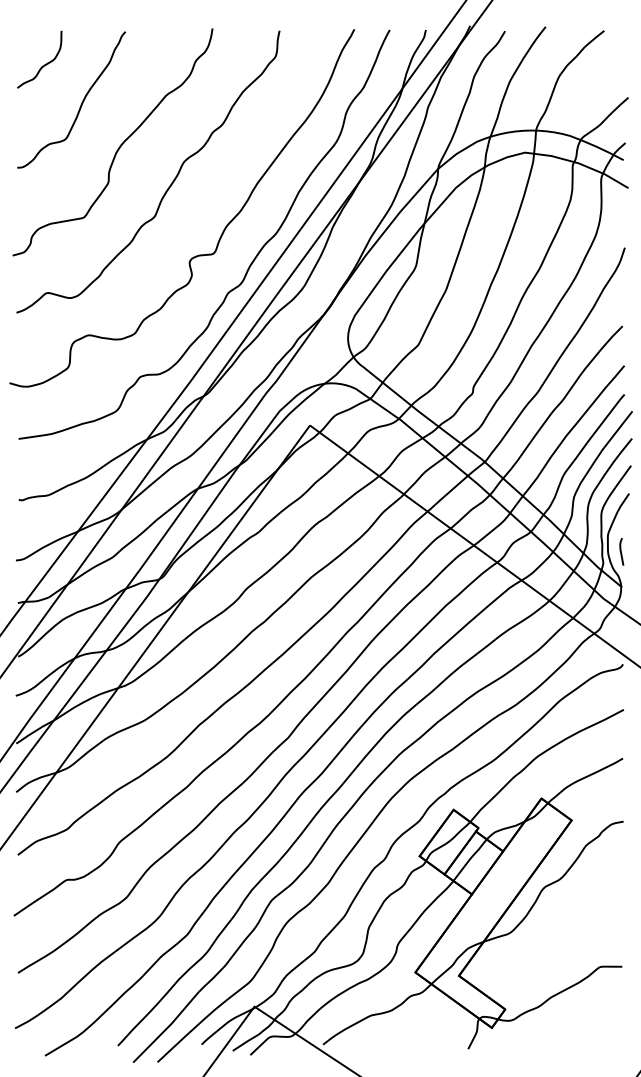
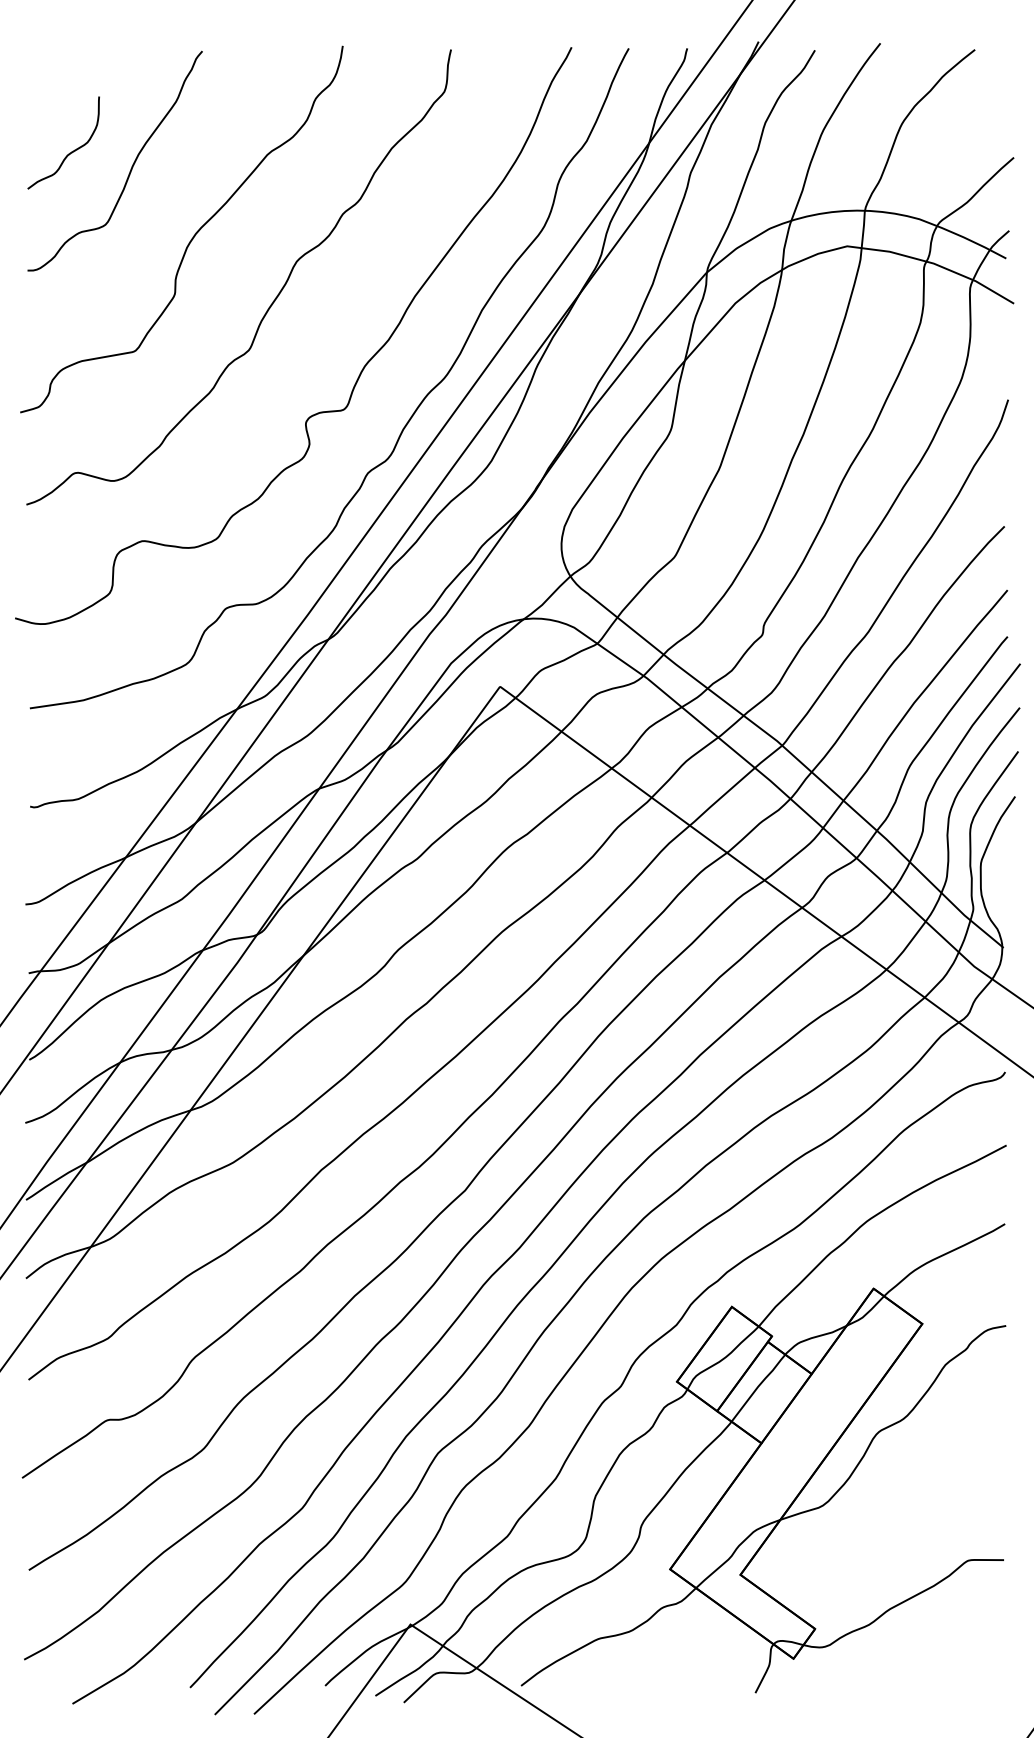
curve: (42, 65) -> (68, 152), moved
curve: (621, 551) -> (1002, 889), removed

